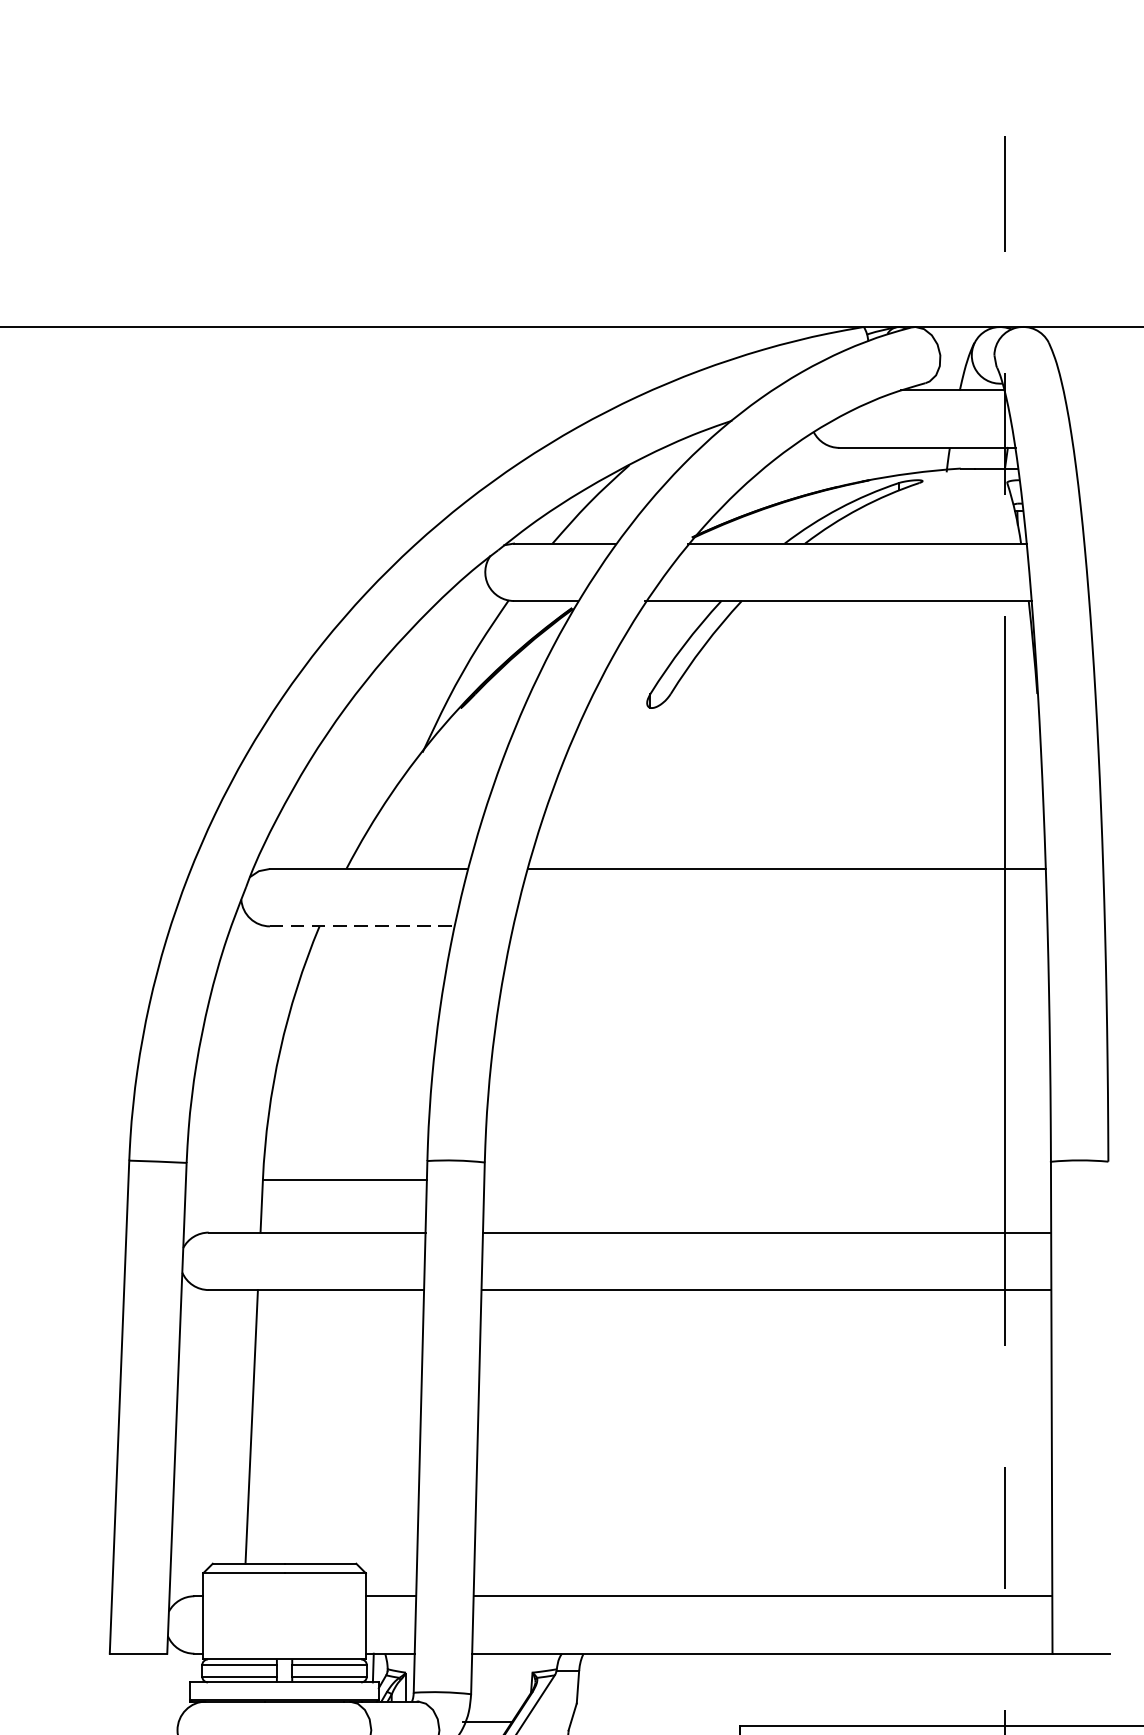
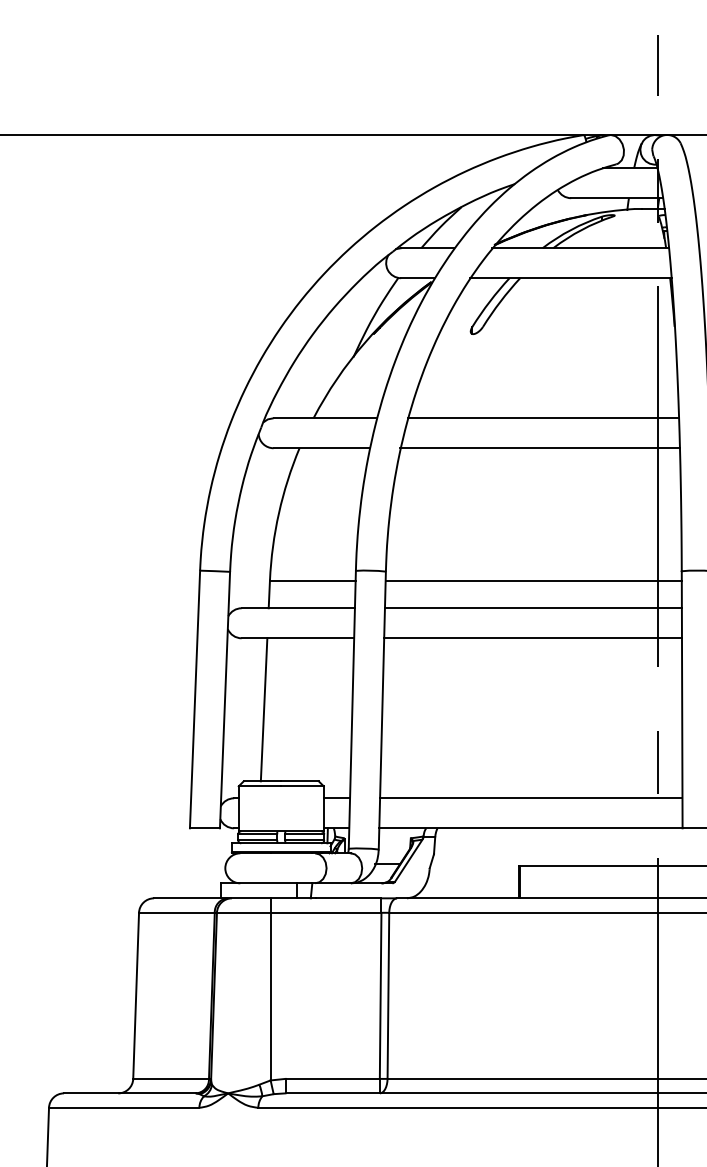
line: (363, 926) -> (322, 448), dashed -> solid
line: (780, 926) -> (540, 448), added
line: (767, 1179) -> (533, 580), added

